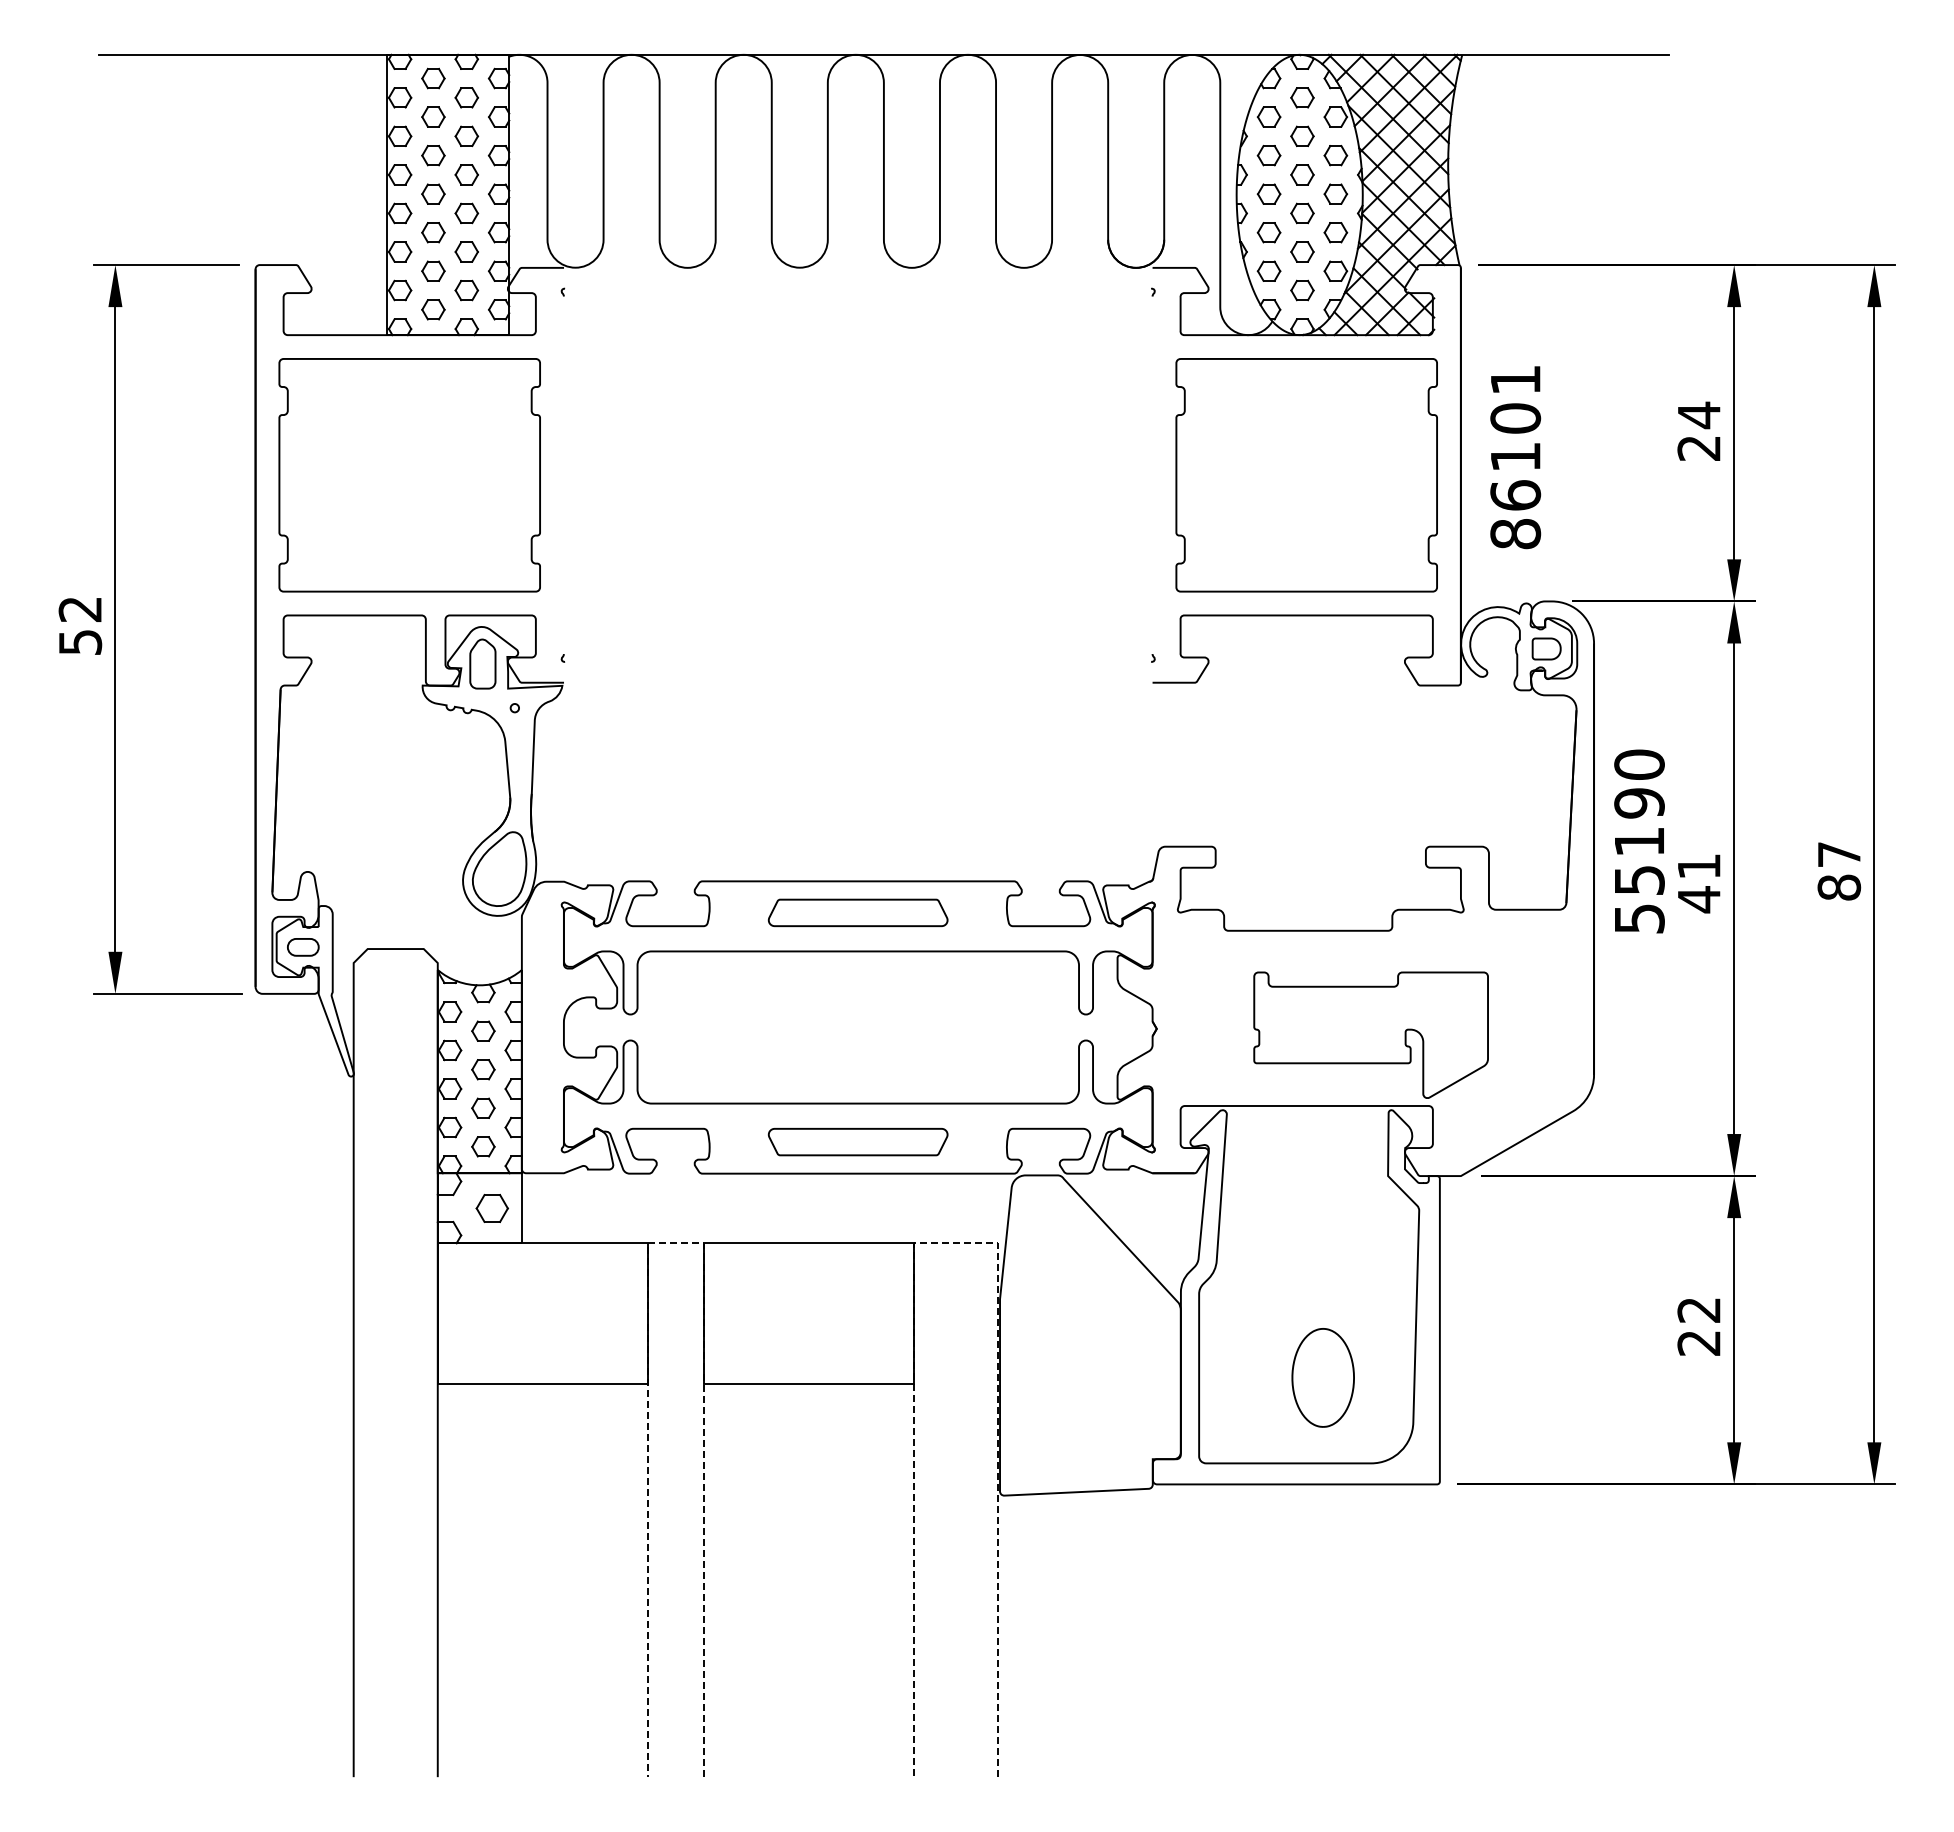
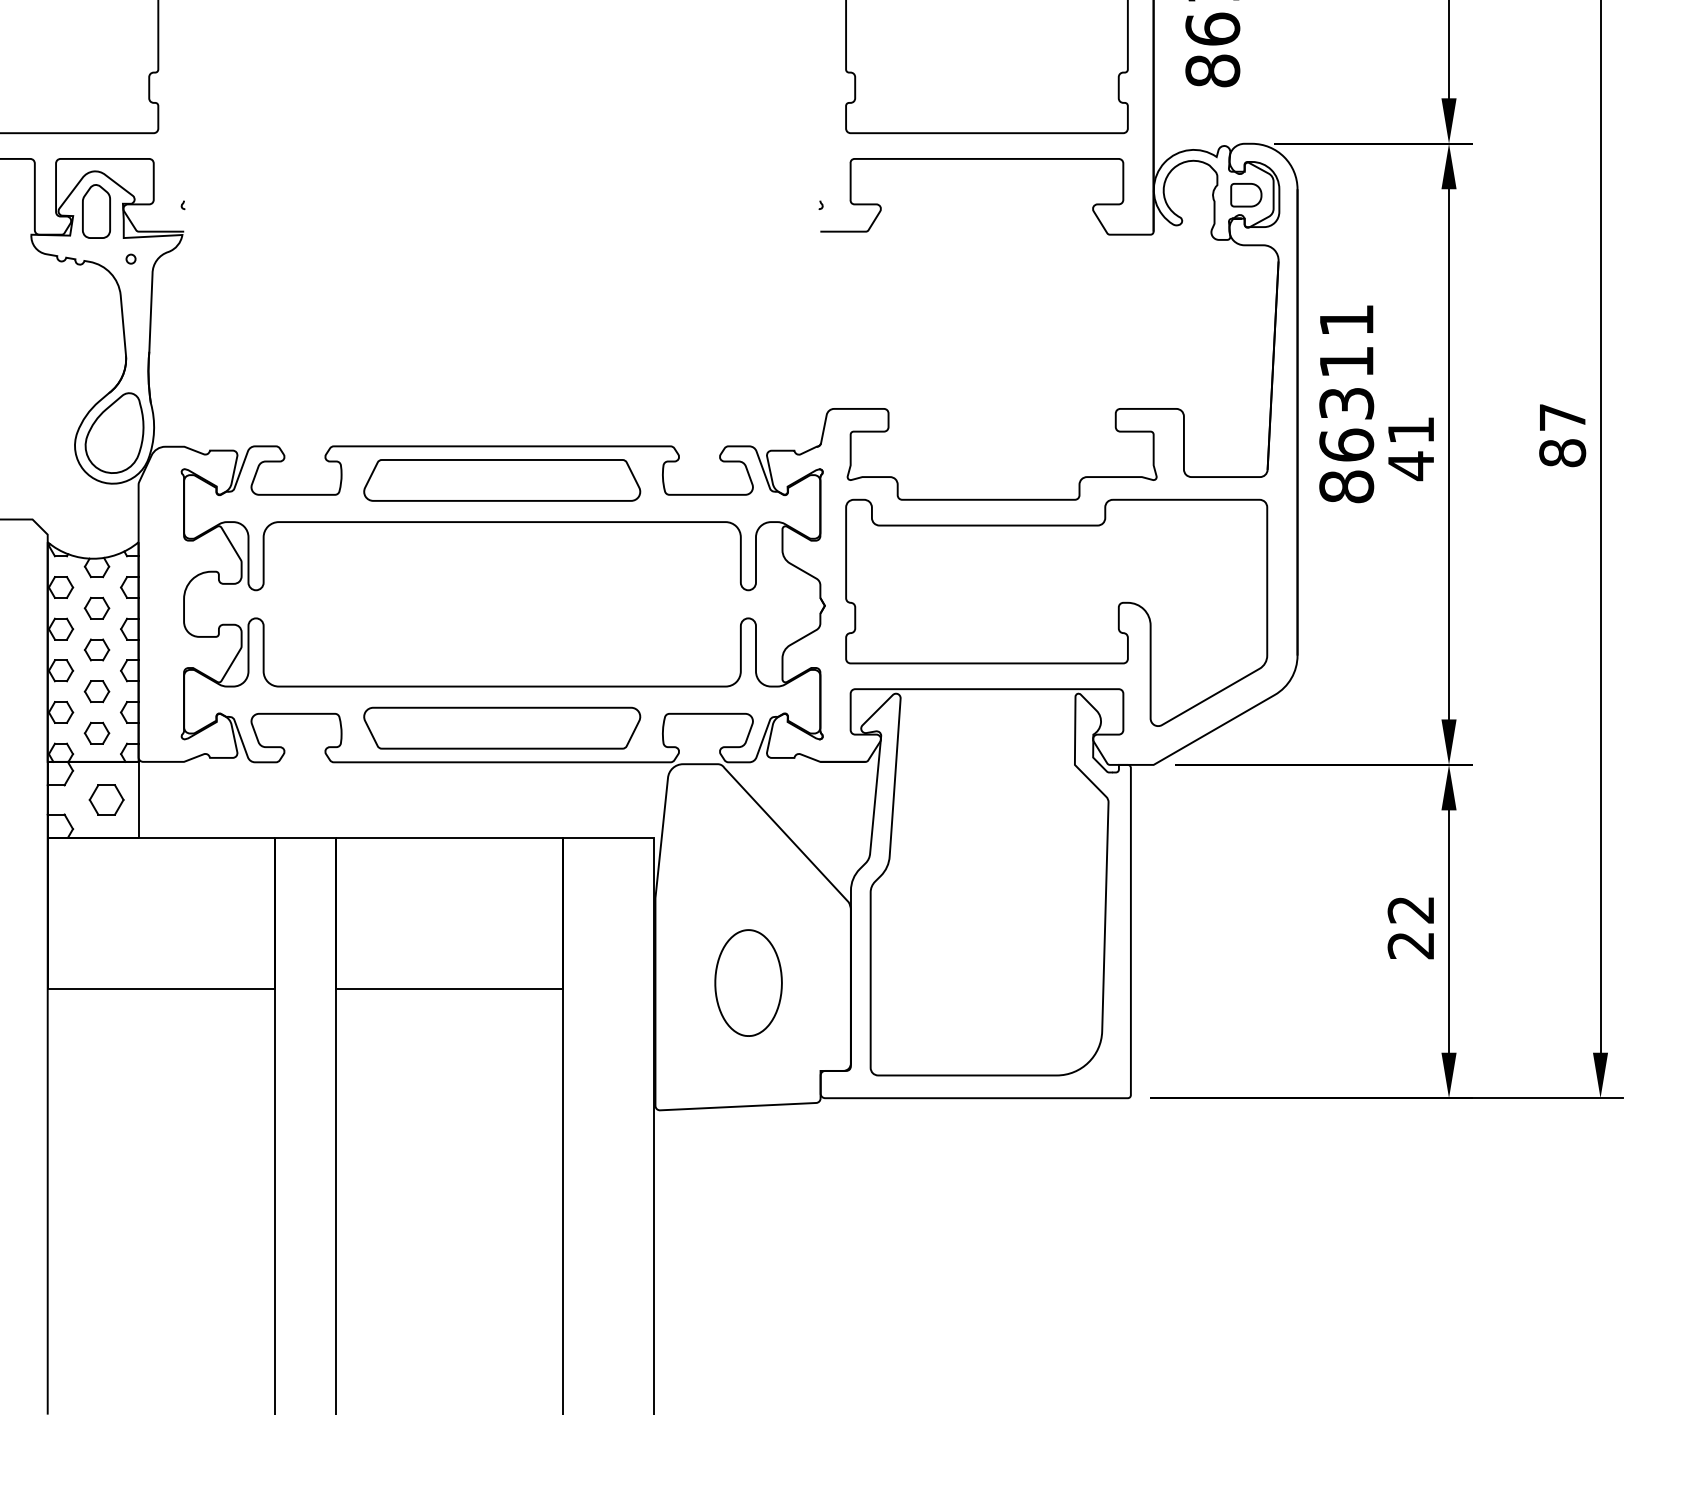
text: (1639, 841) -> (1346, 403), 55190 -> 86311
part: (857, 912) -> (501, 480), size x1.43
part: (1370, 1034) -> (1055, 611), size x1.67
part: (857, 1141) -> (501, 727), size x1.43
line: (675, 1243) -> (304, 837), dashed -> solid
line: (955, 1243) -> (607, 837), dashed -> solid
part: (1322, 1377) -> (747, 982), moved

